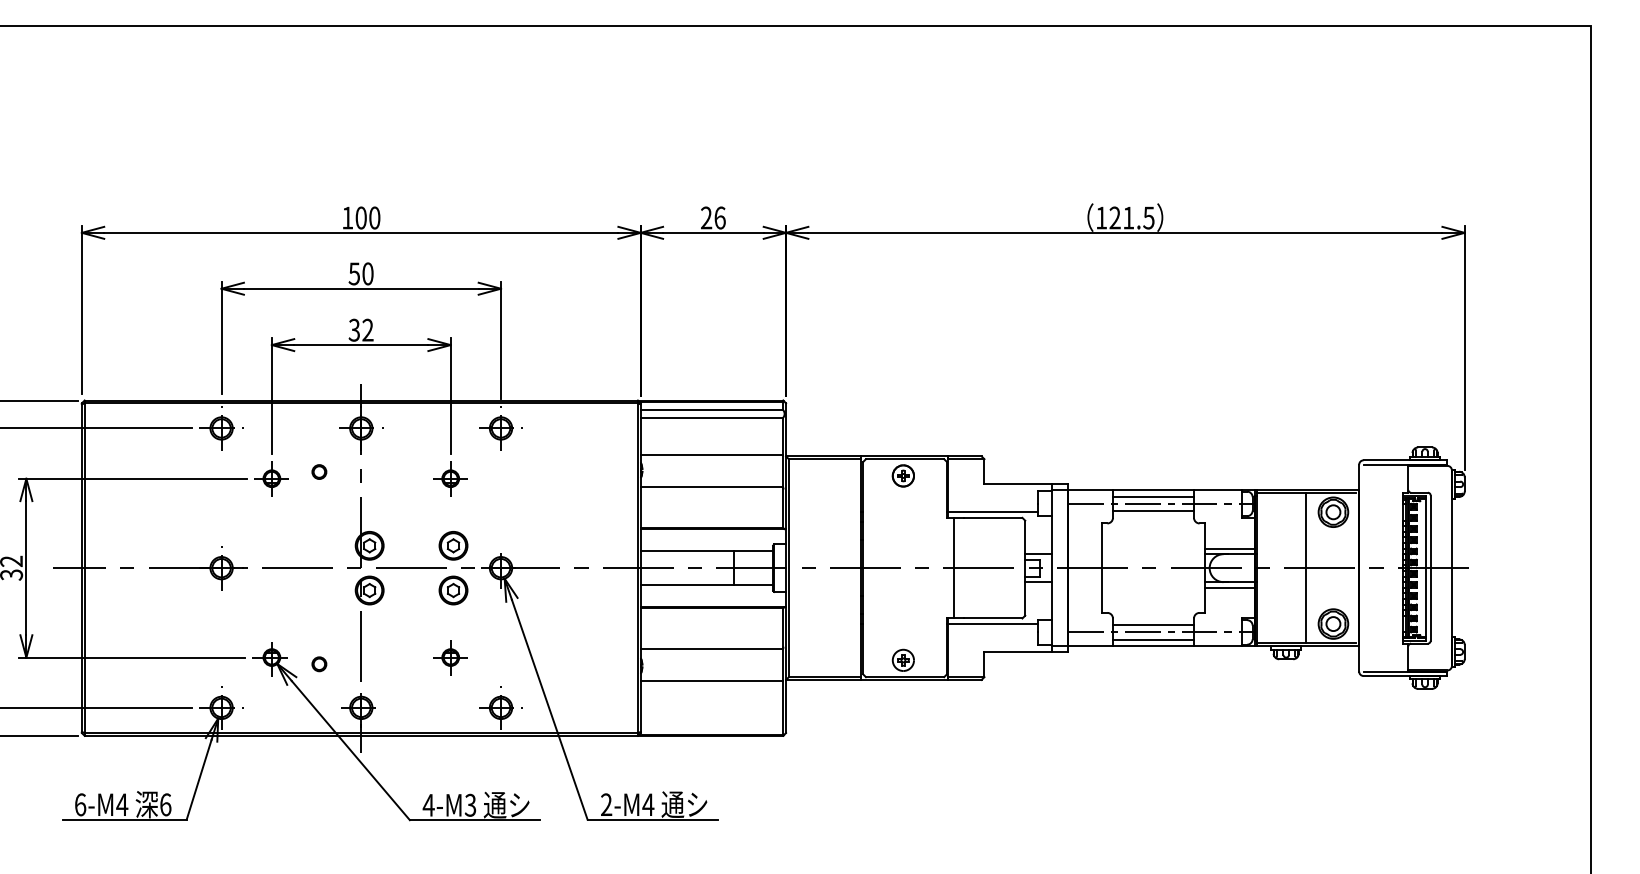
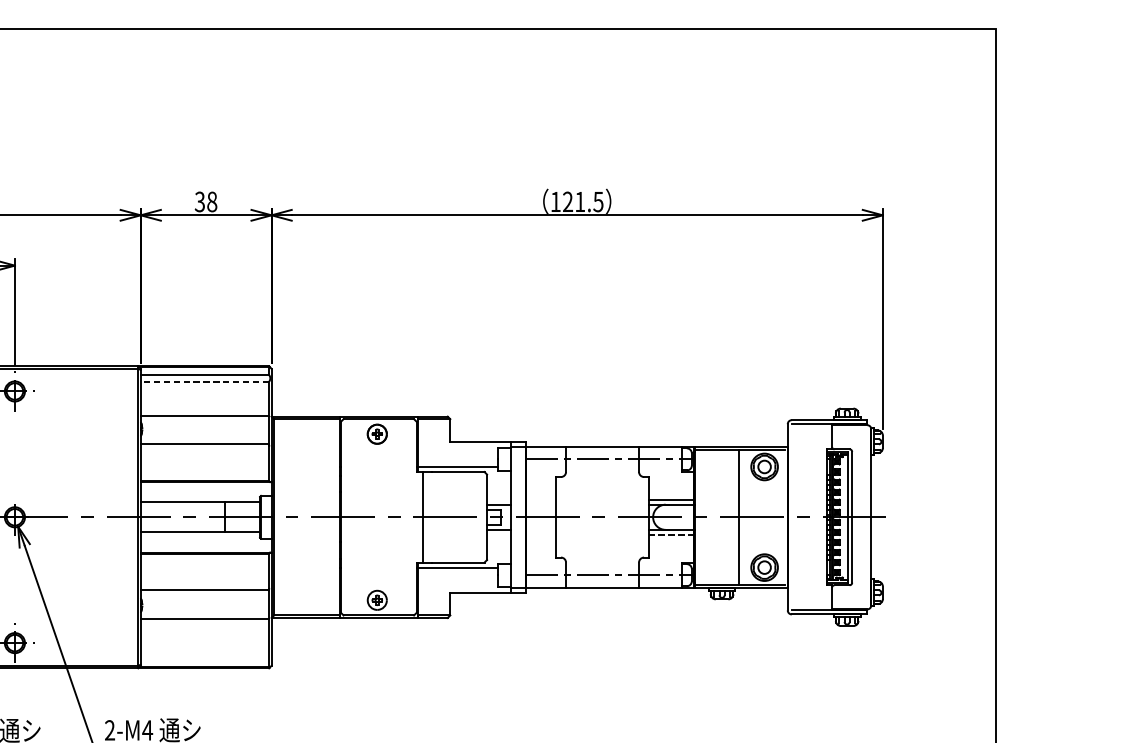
text: (712, 217) -> (205, 201), 26 -> 38
line: (711, 417) -> (204, 381), solid -> dashed
line: (1153, 496) -> (602, 452), removed
line: (1153, 511) -> (602, 466), removed
line: (1229, 587) -> (671, 534), solid -> dashed
line: (1153, 625) -> (602, 568), removed
line: (1153, 639) -> (602, 581), removed

